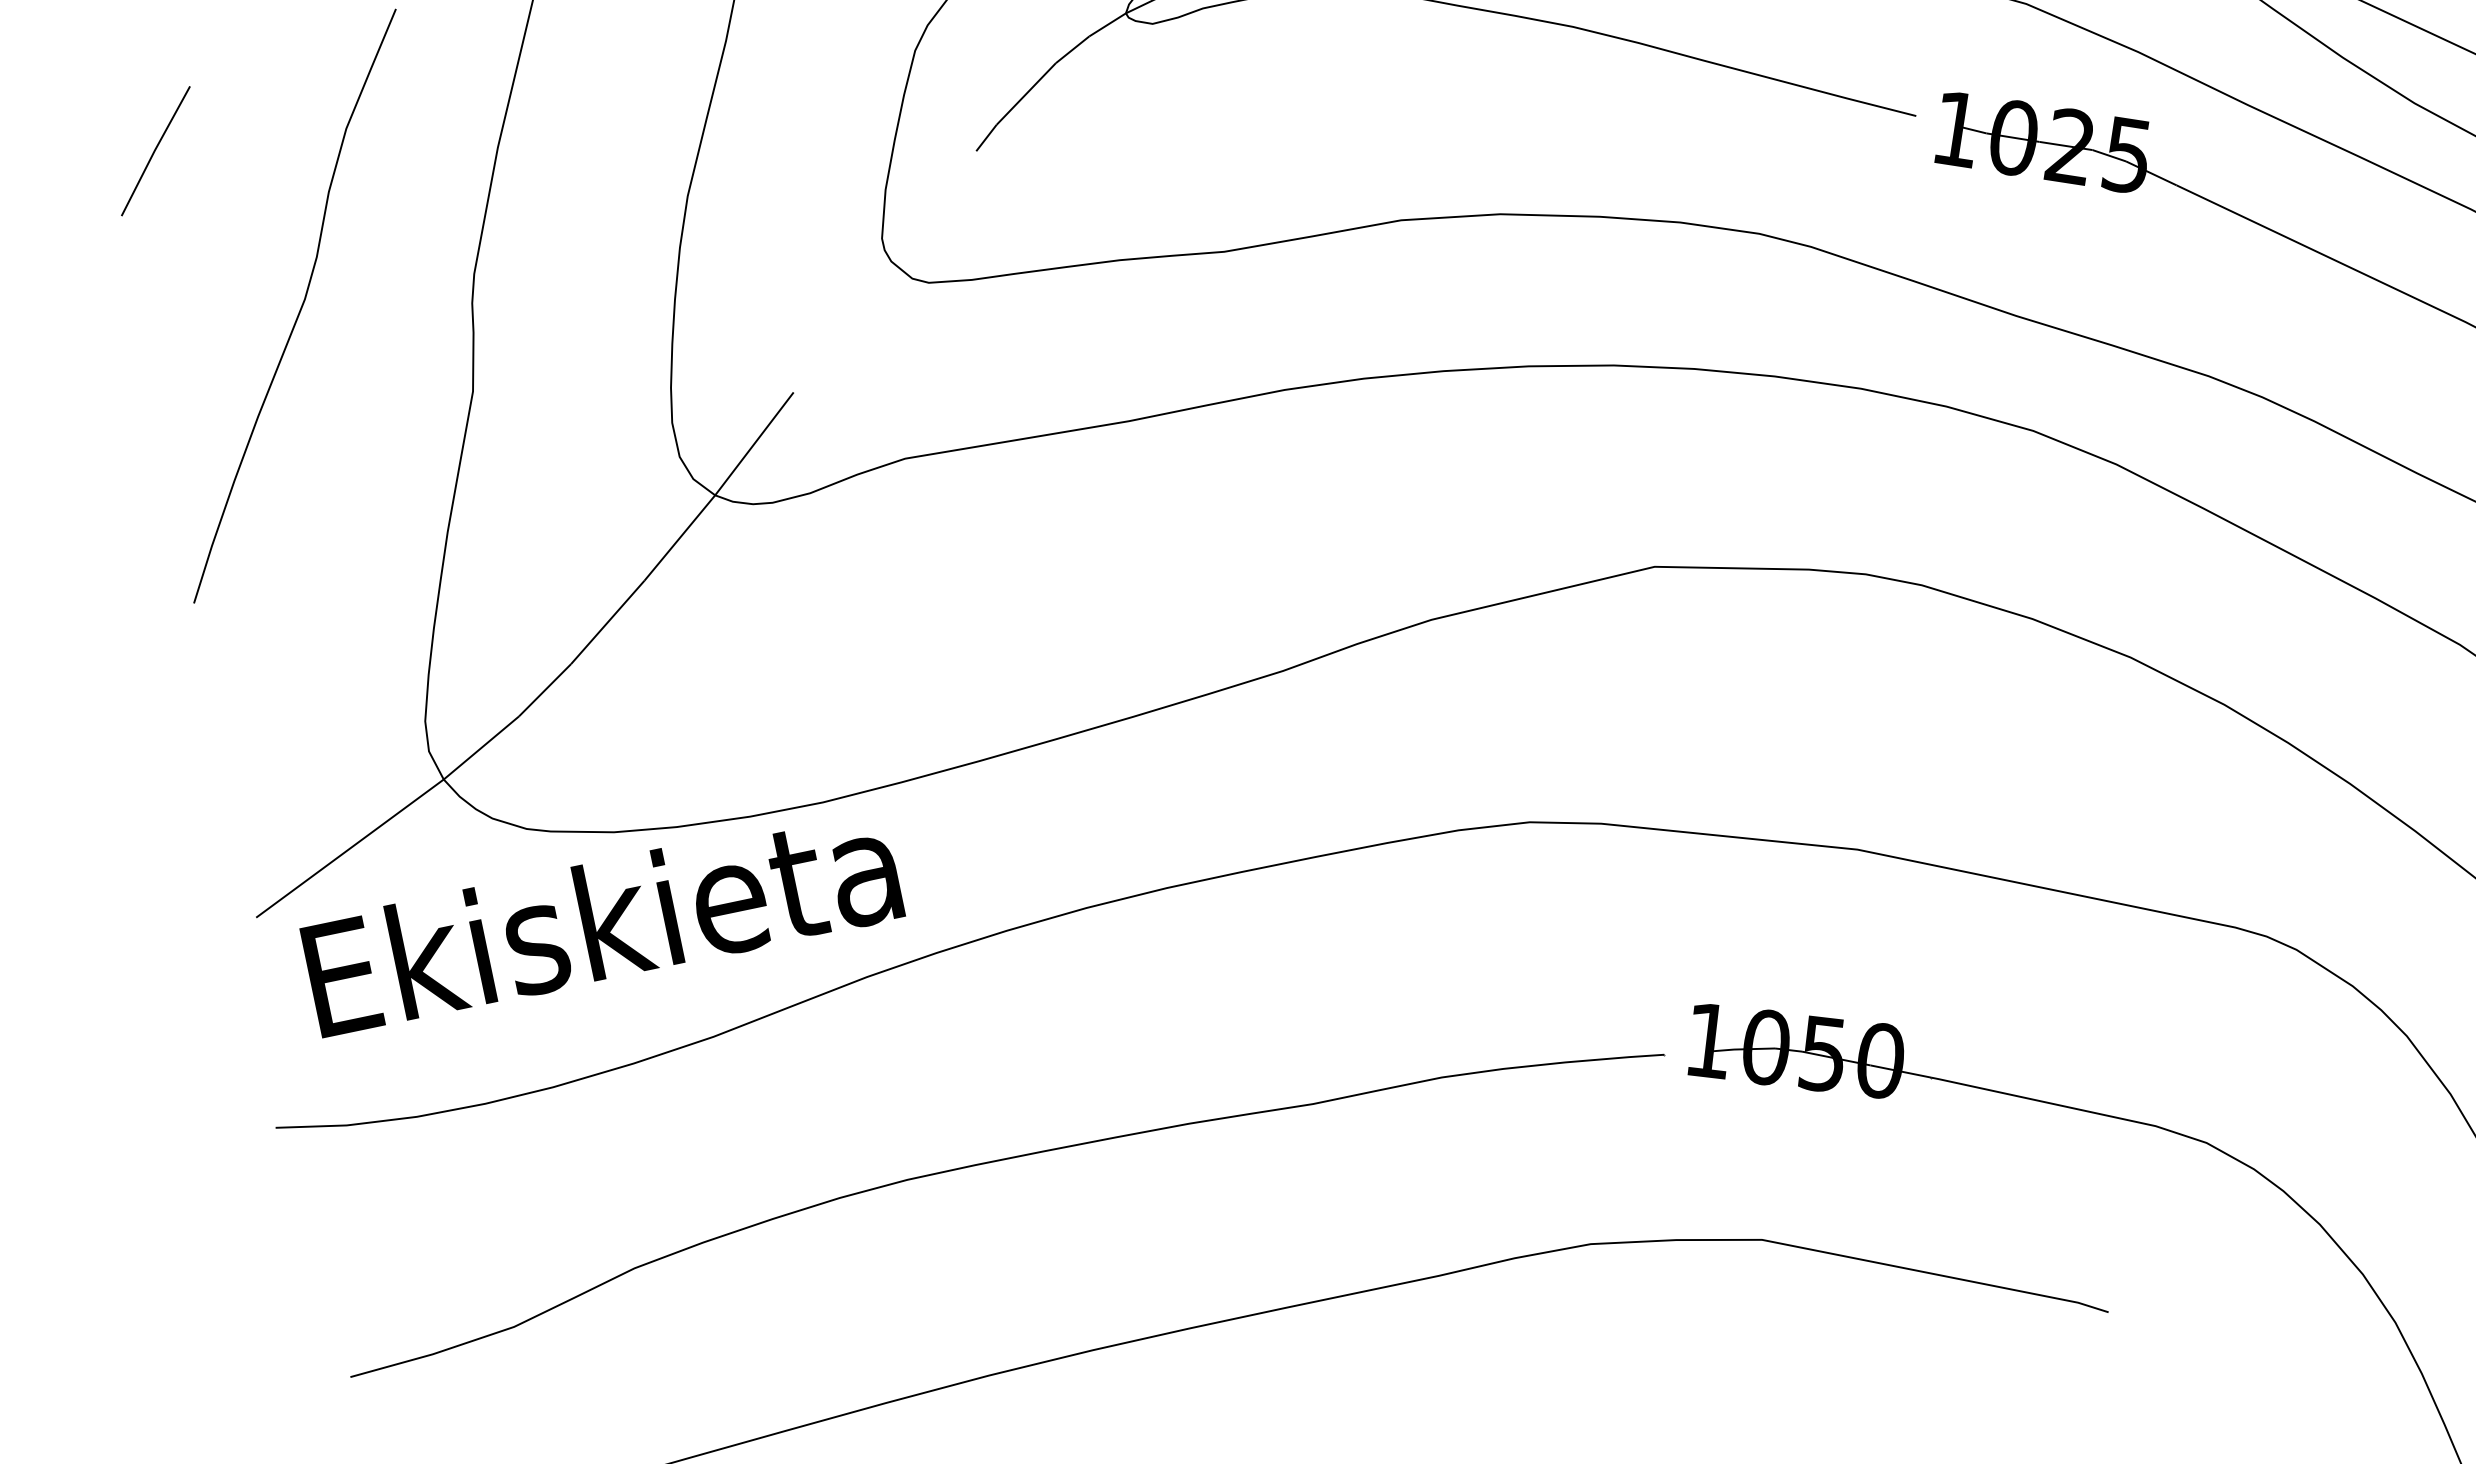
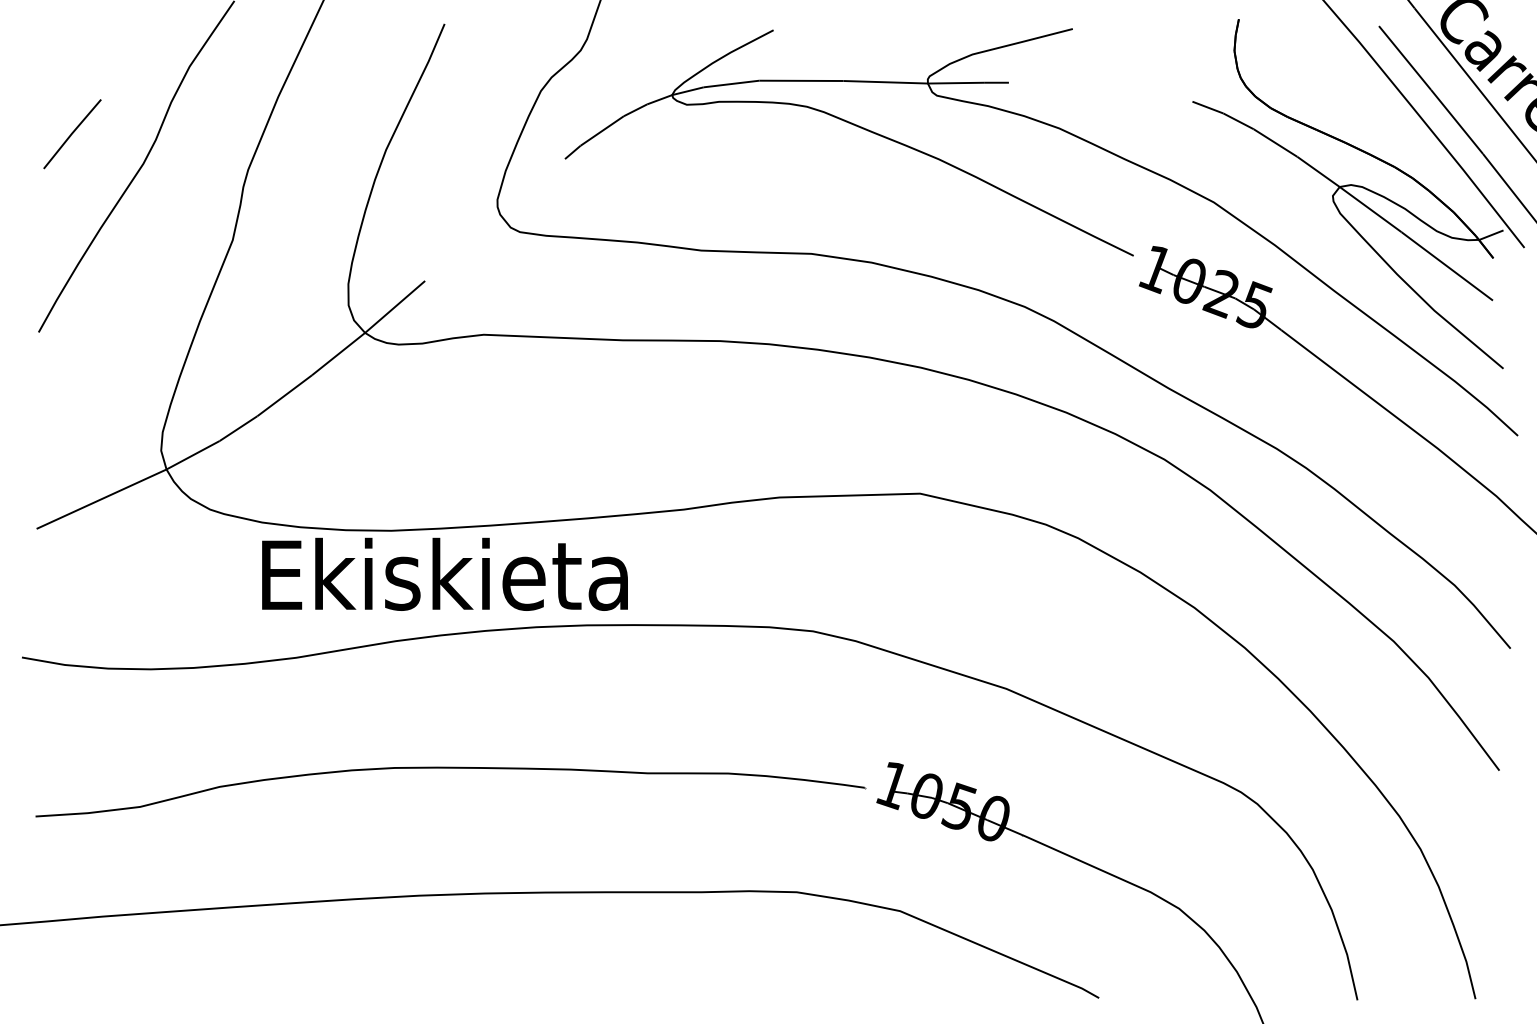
line: (155, 151) -> (72, 134), moved
text: (601, 919) -> (444, 573), moved

